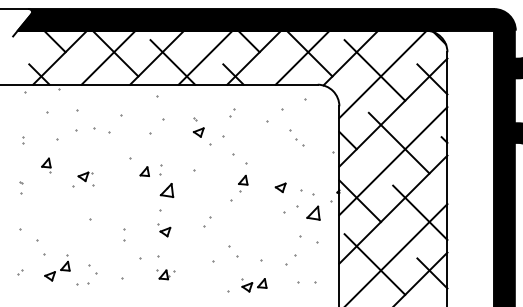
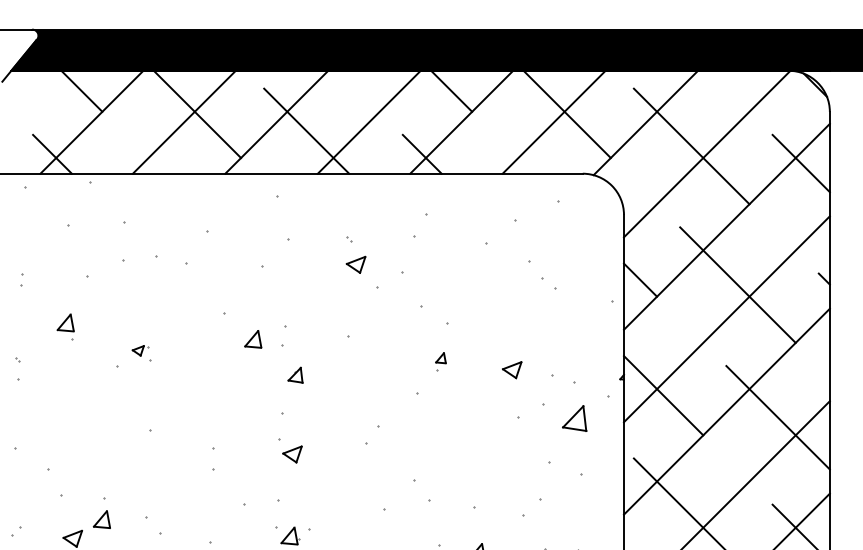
part: (232, 112) -> (420, 226), size x1.6
part: (85, 178) -> (140, 352), size x0.6
part: (243, 183) -> (441, 361), size x0.6
part: (166, 190) -> (294, 375), size x0.6

